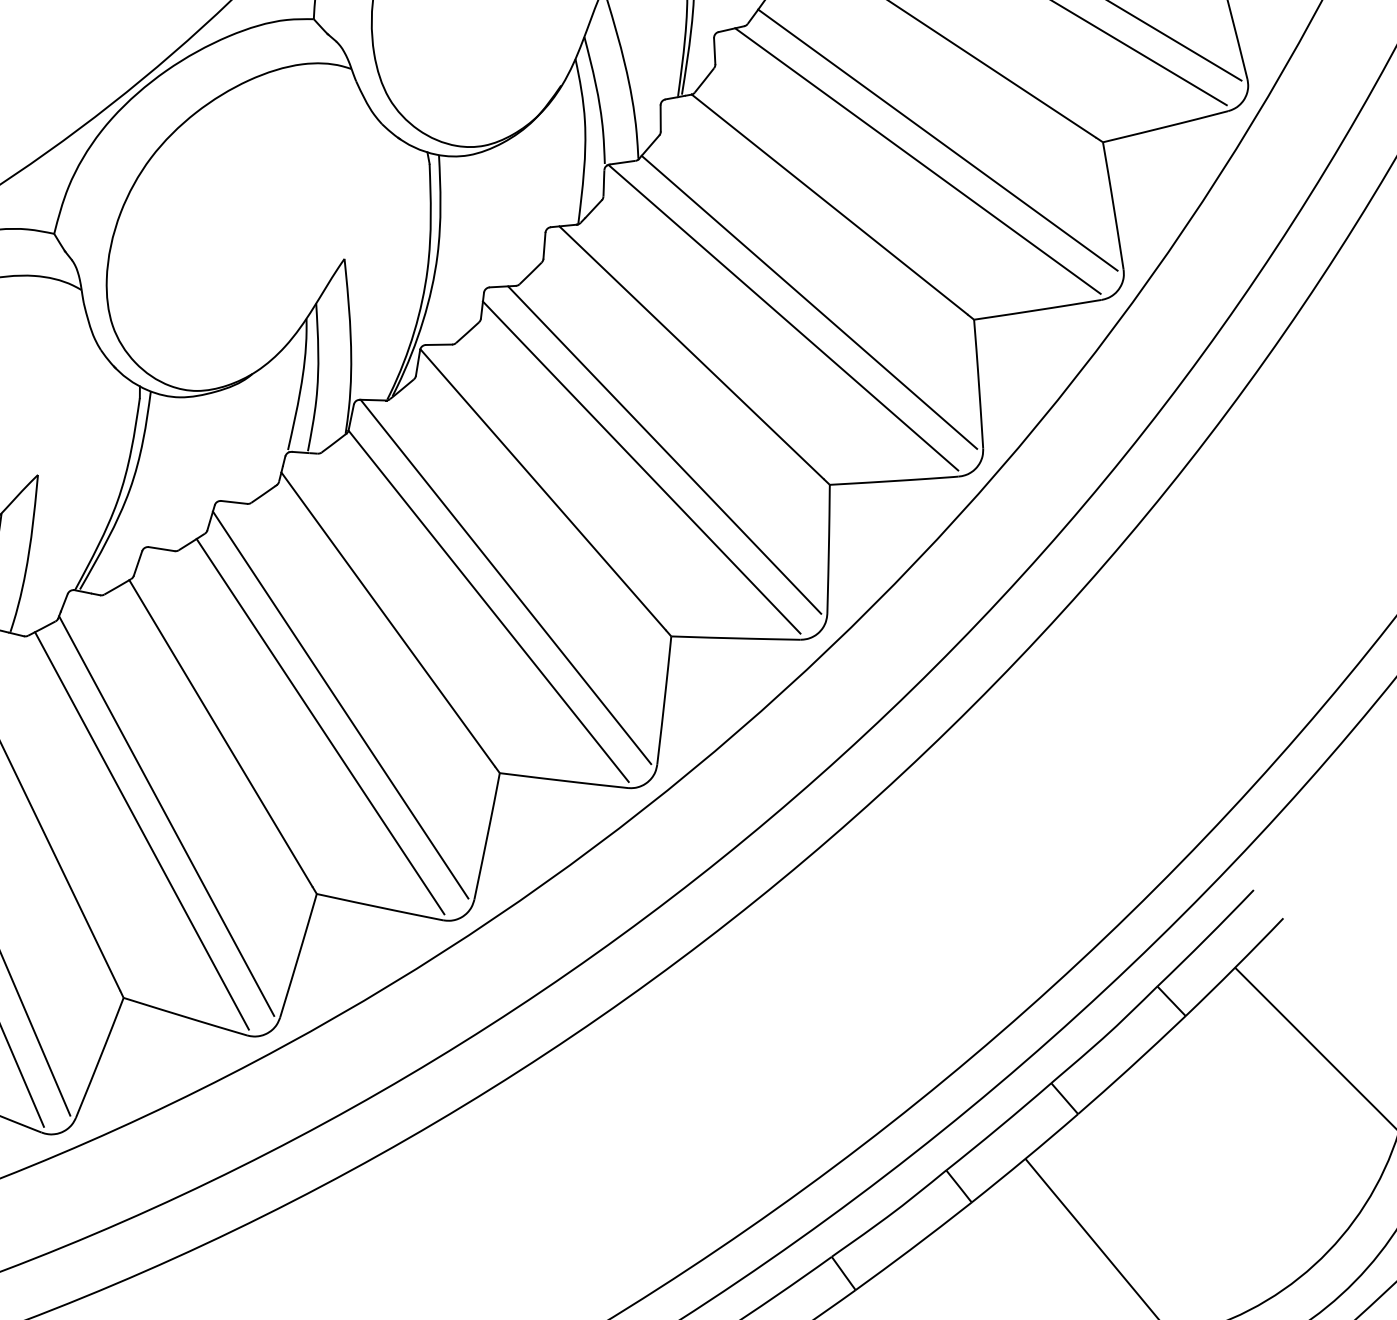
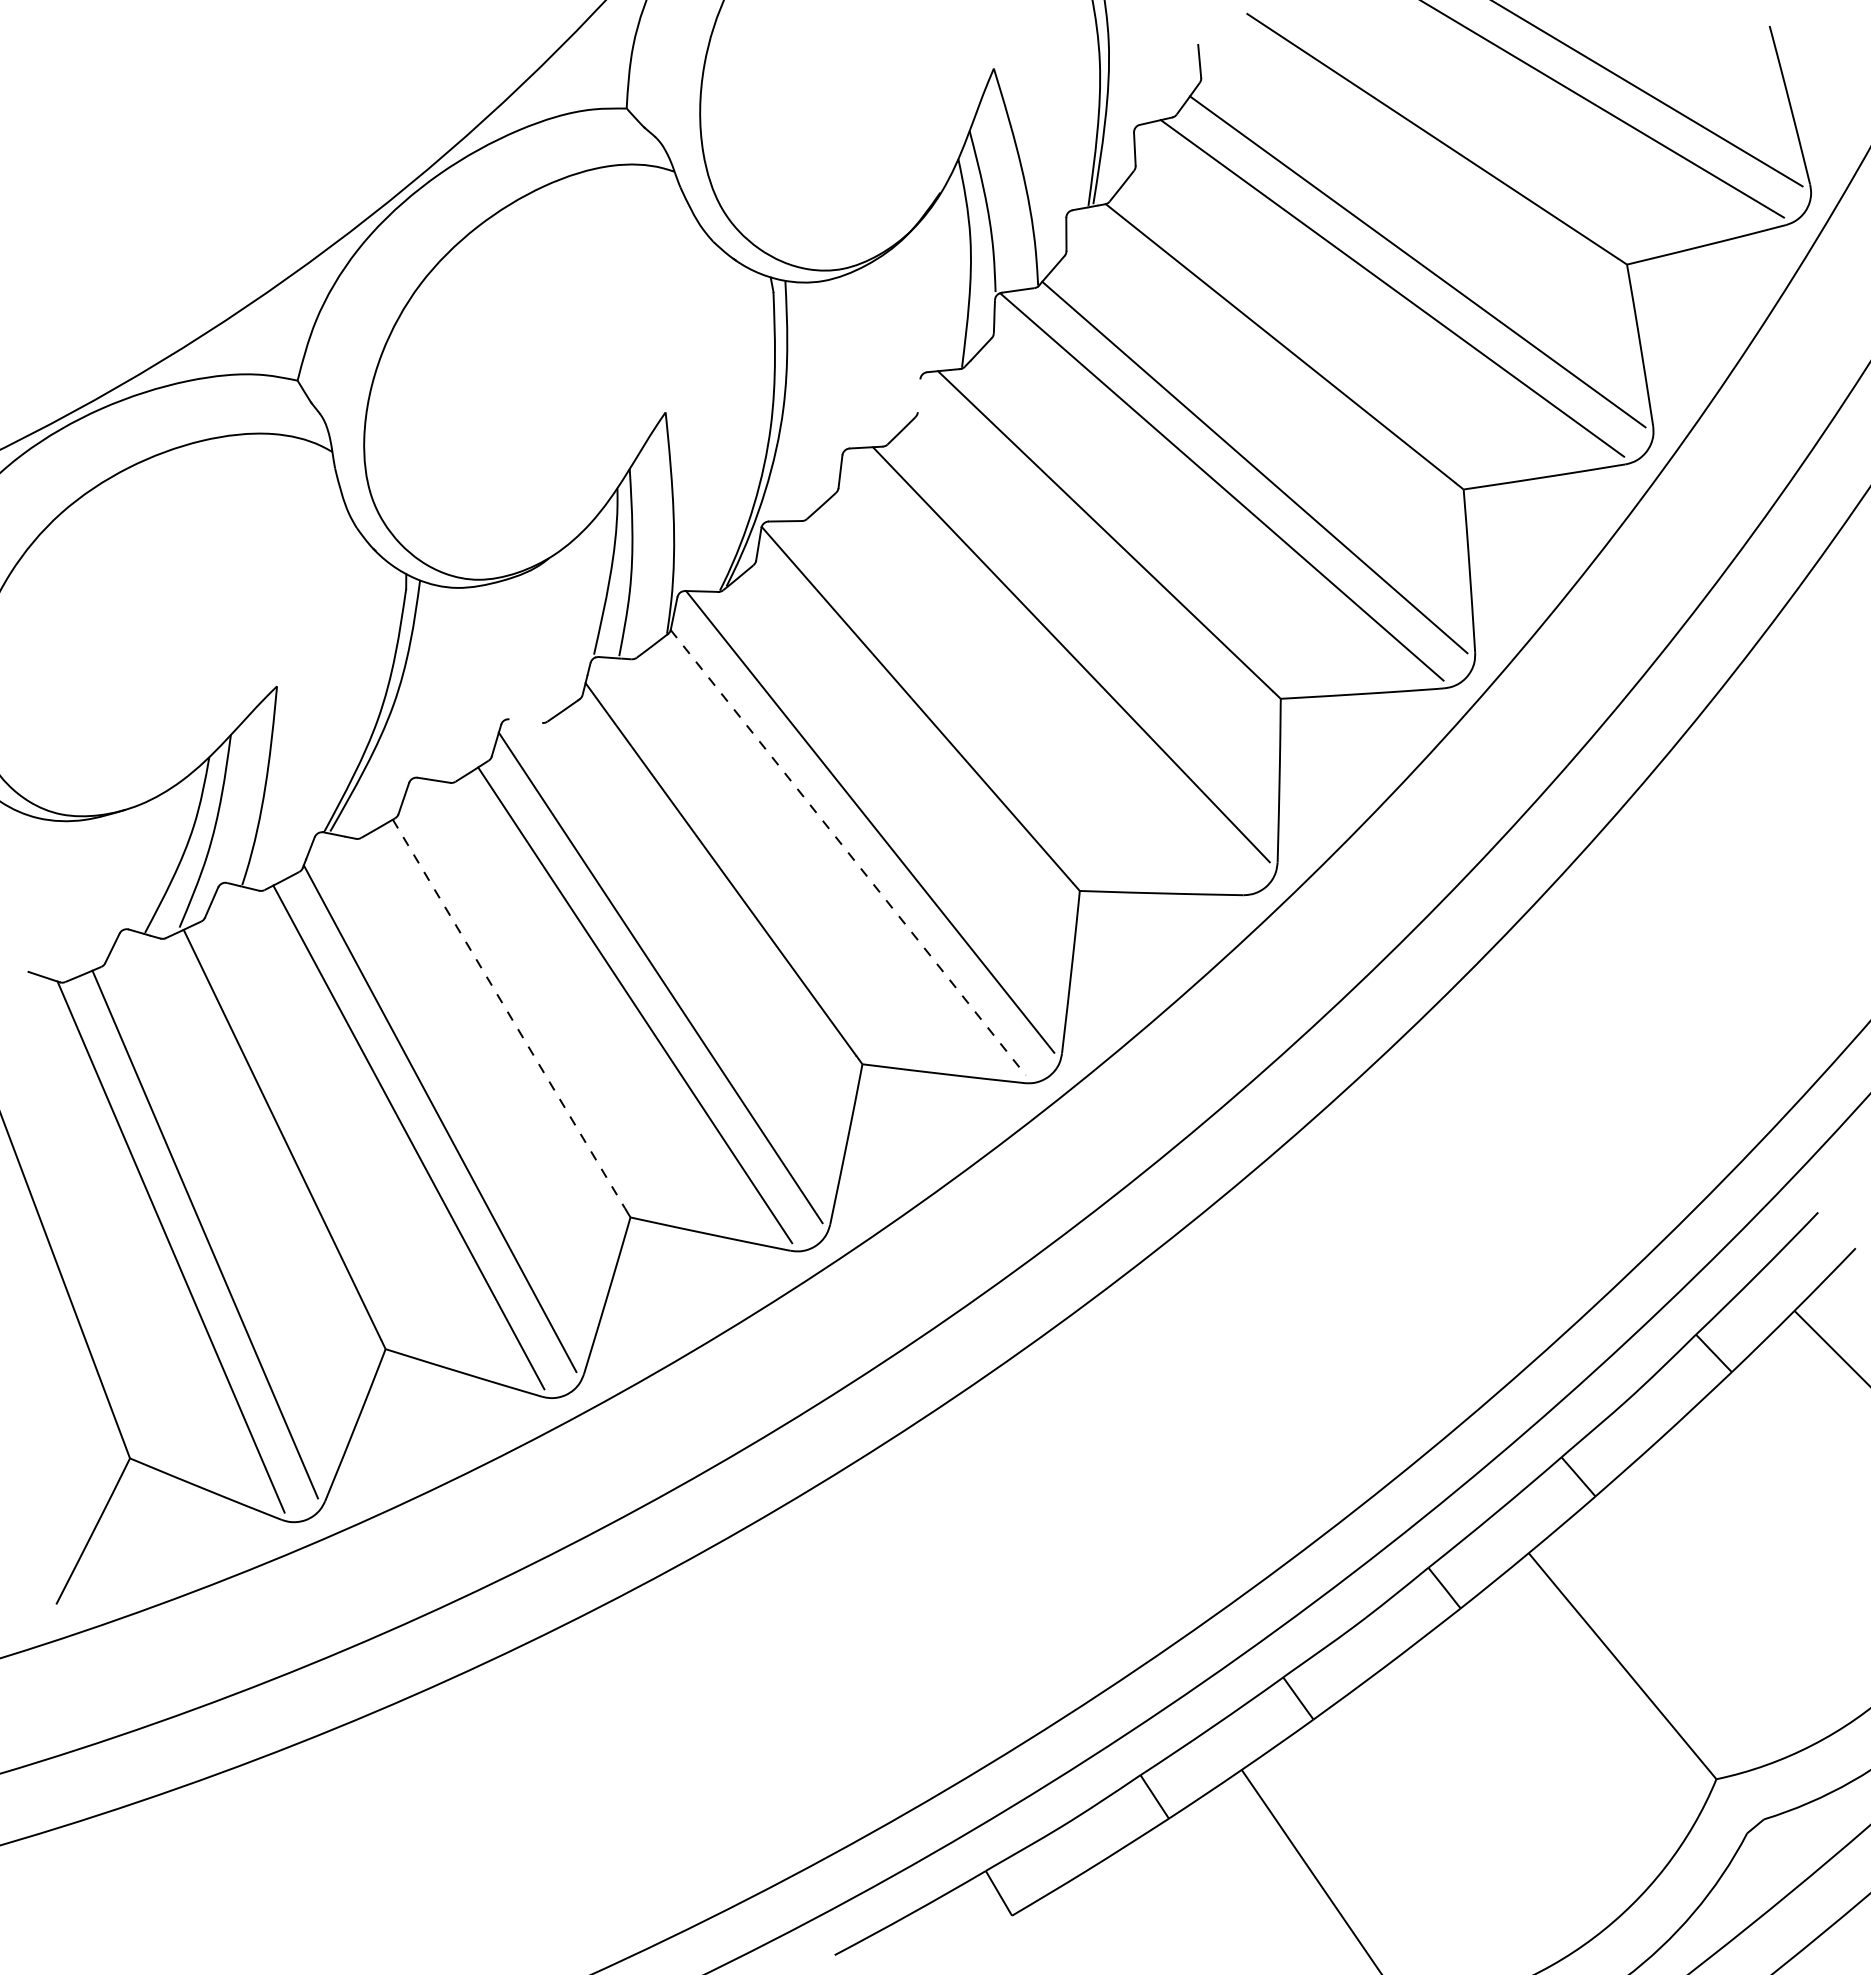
line: (544, 245) -> (918, 395), removed
line: (641, 467) -> (1042, 676), removed
line: (233, 501) -> (525, 720), removed
line: (488, 606) -> (848, 852), solid -> dashed
line: (221, 733) -> (509, 1014), solid -> dashed

